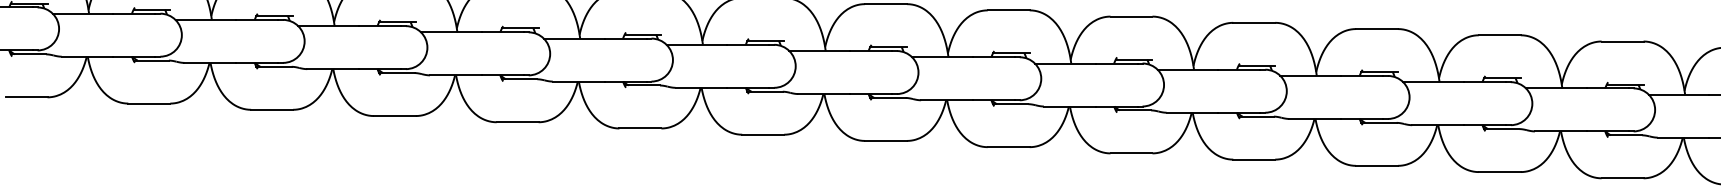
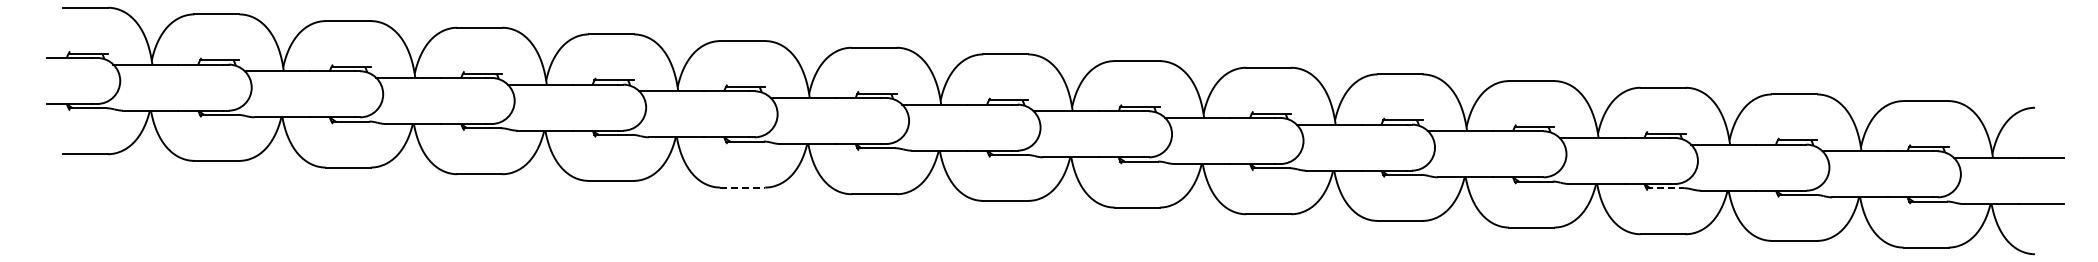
line: (641, 128) -> (743, 187), solid -> dashed
line: (1502, 129) -> (1665, 188), solid -> dashed

